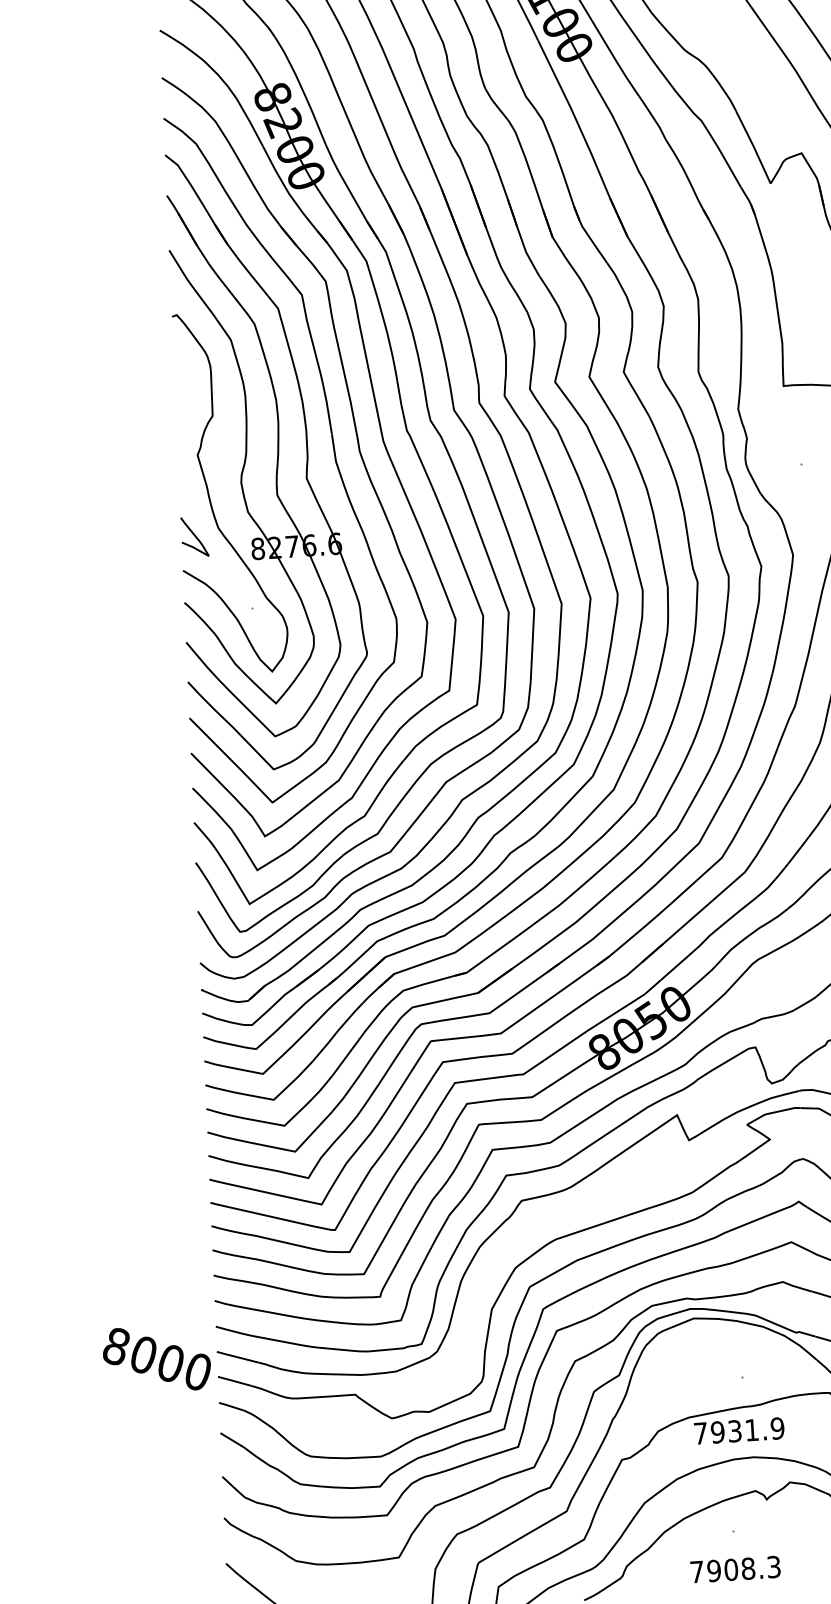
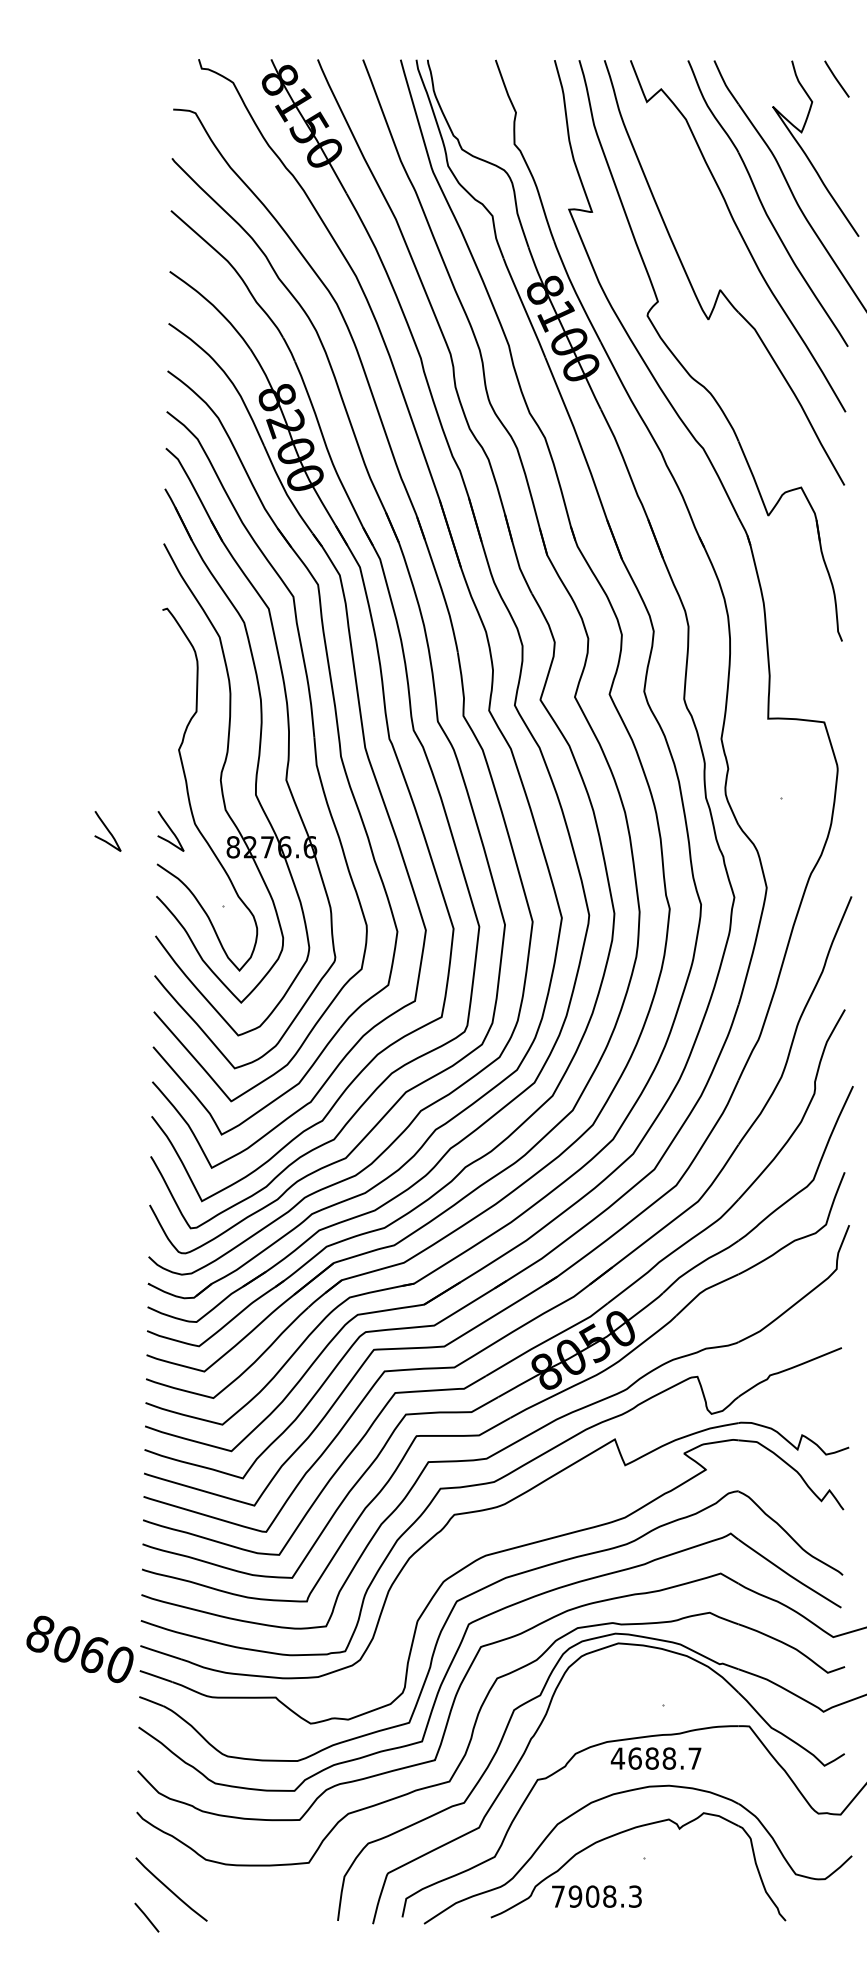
curve: (131, 540) -> (107, 830), added
text: (171, 1363) -> (94, 1654), 8000 -> 8060
text: (738, 1430) -> (655, 1758), 7931.9 -> 4688.7
text: (735, 1569) -> (596, 1896), moved

